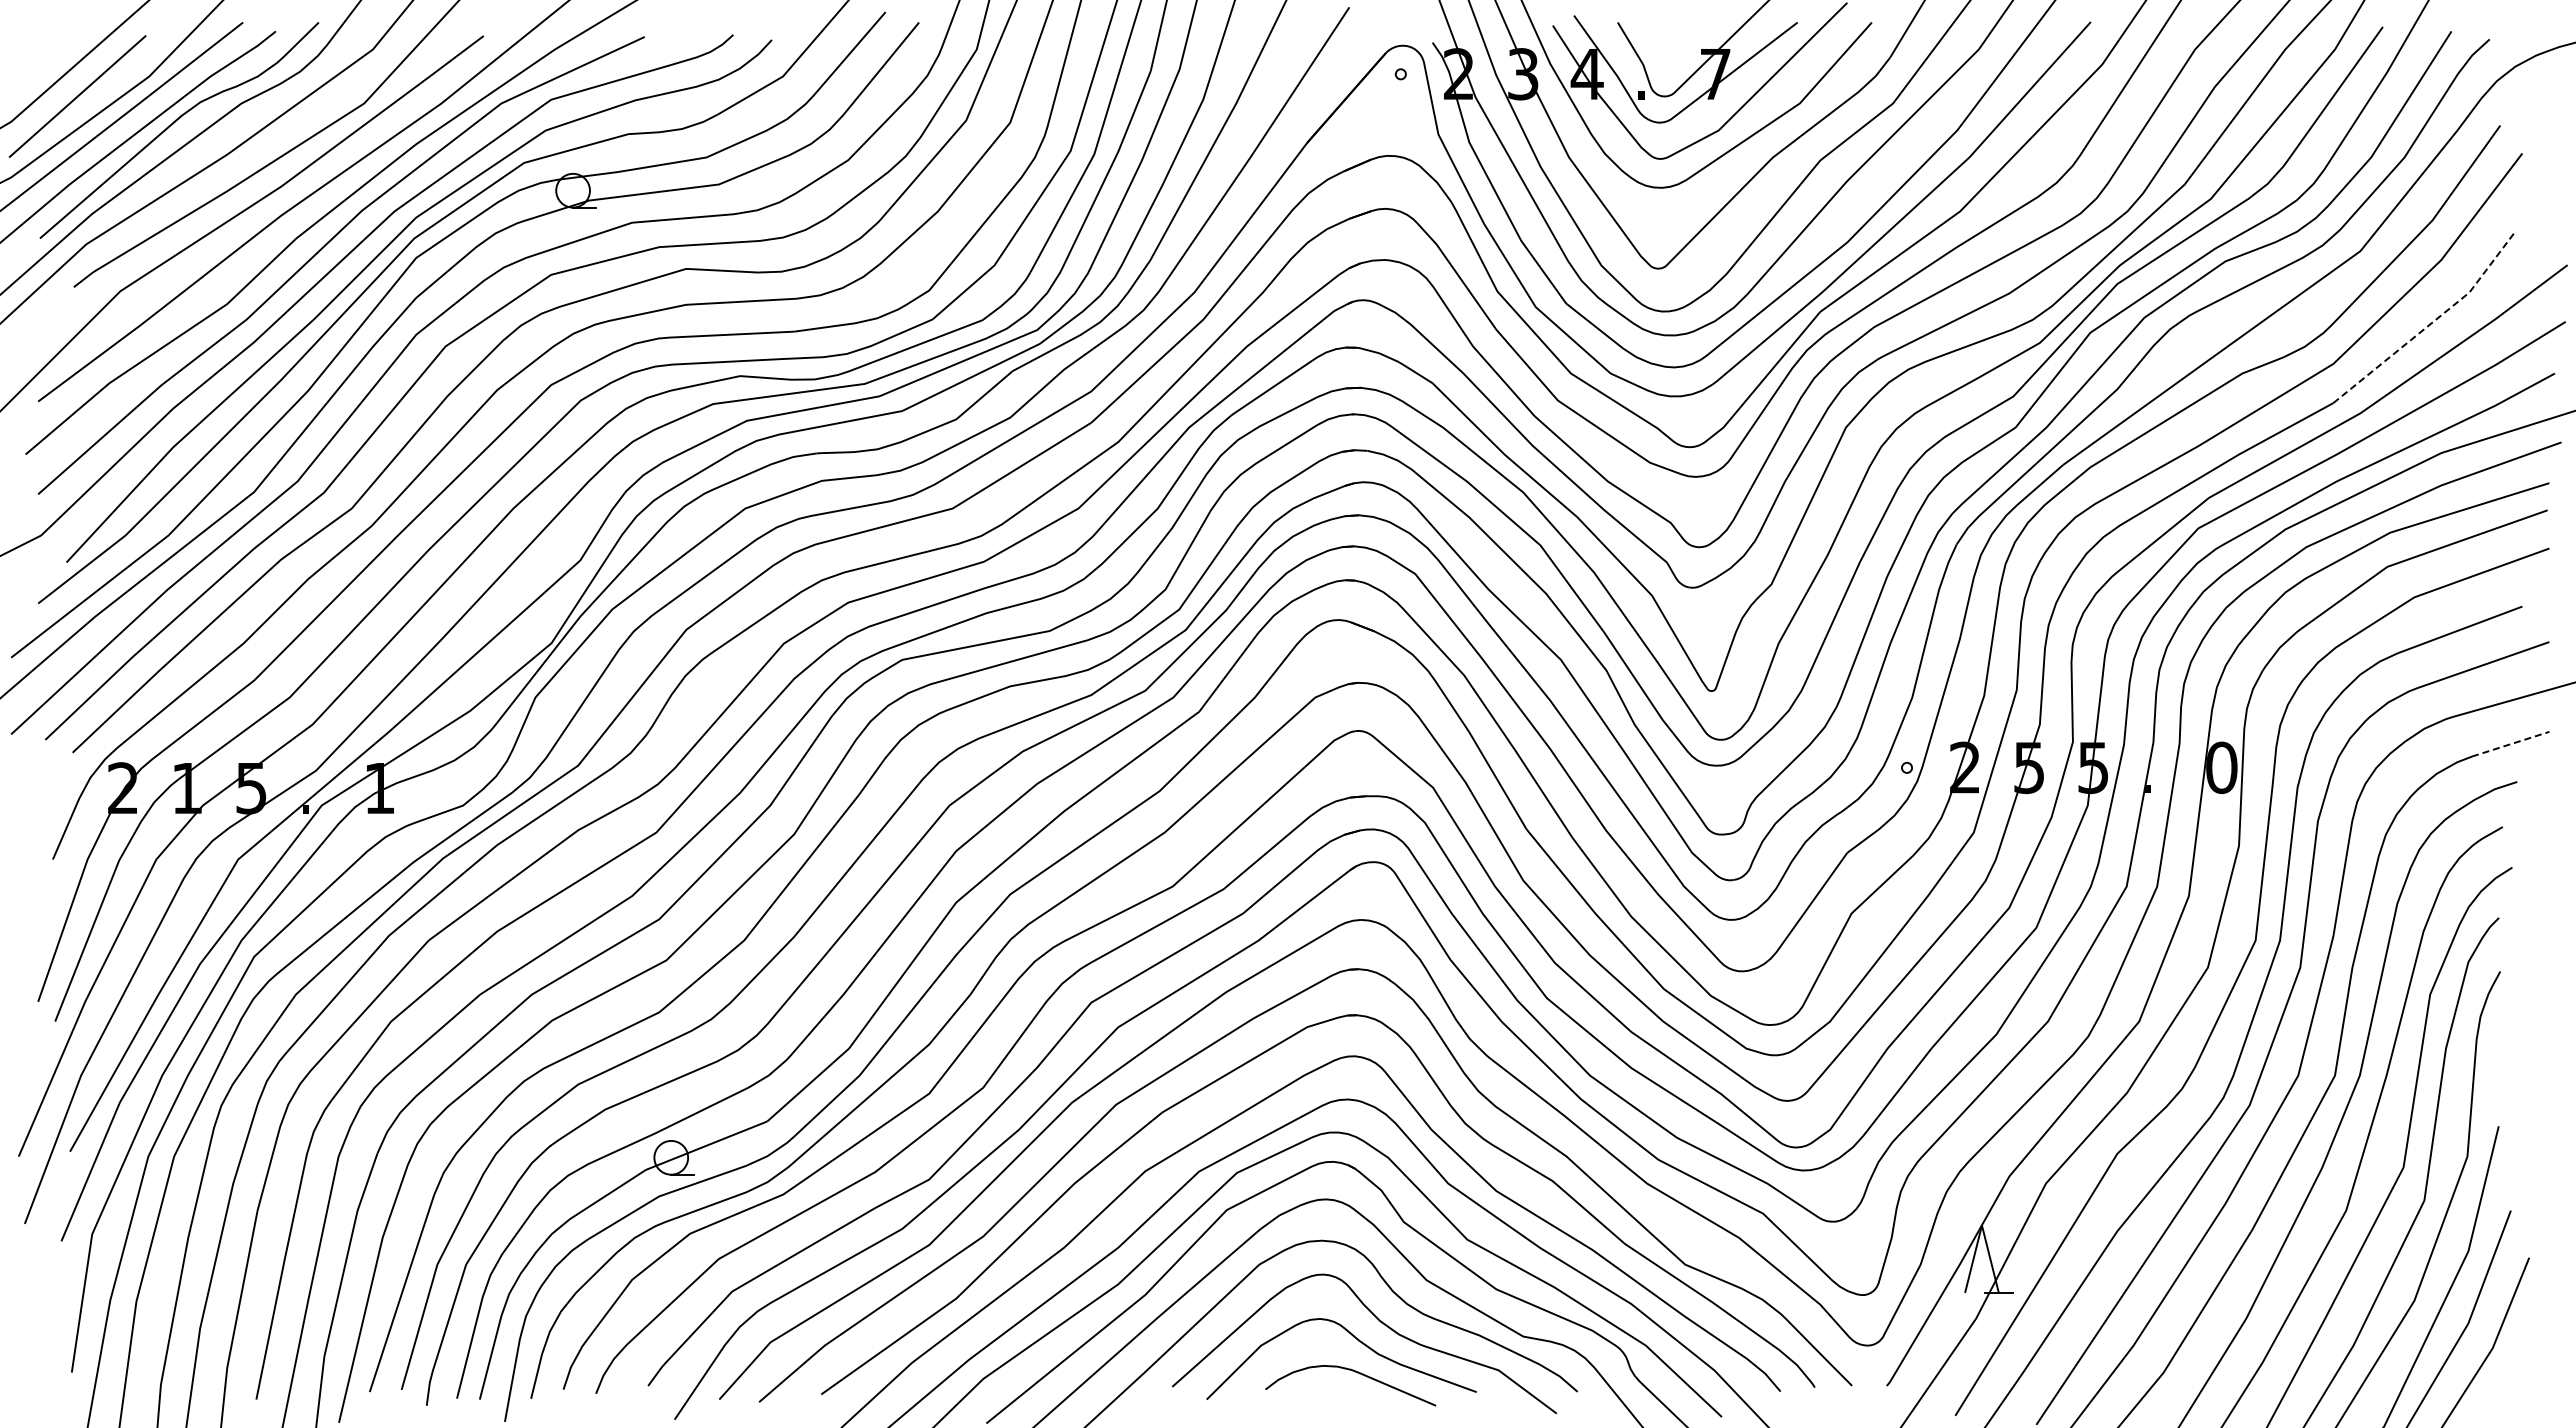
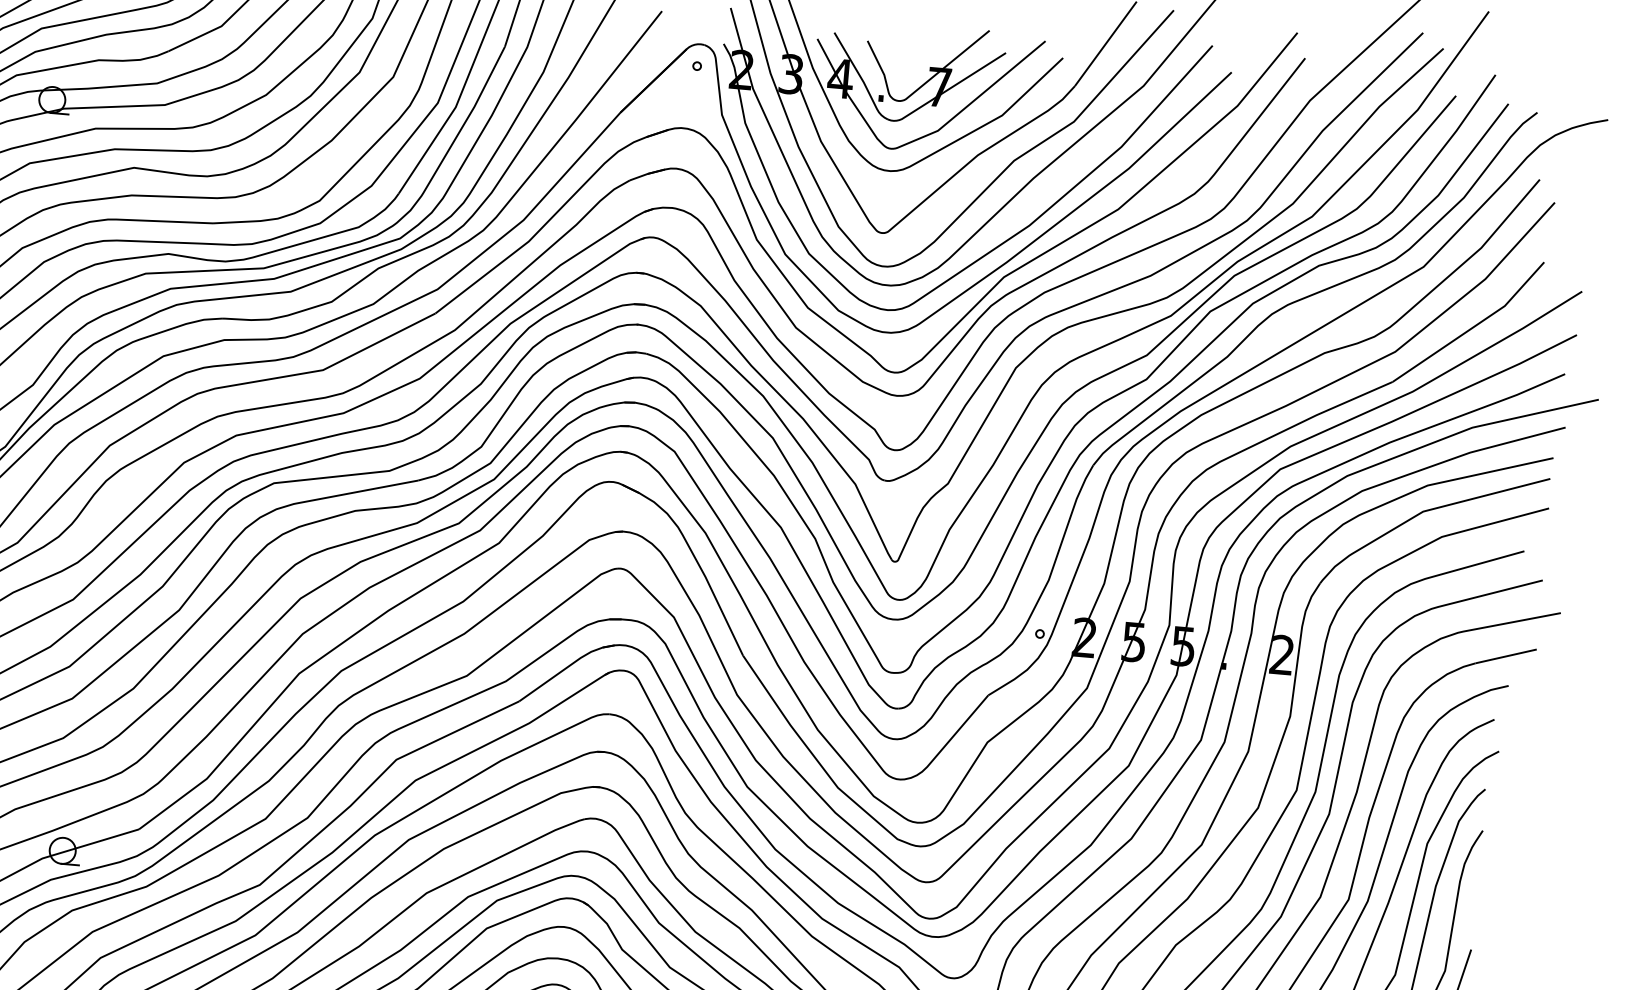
line: (2431, 323) -> (1473, 327), dashed -> solid
line: (2510, 744) -> (1505, 656), dashed -> solid
text: (2221, 767) -> (1282, 654), 0 -> 2

